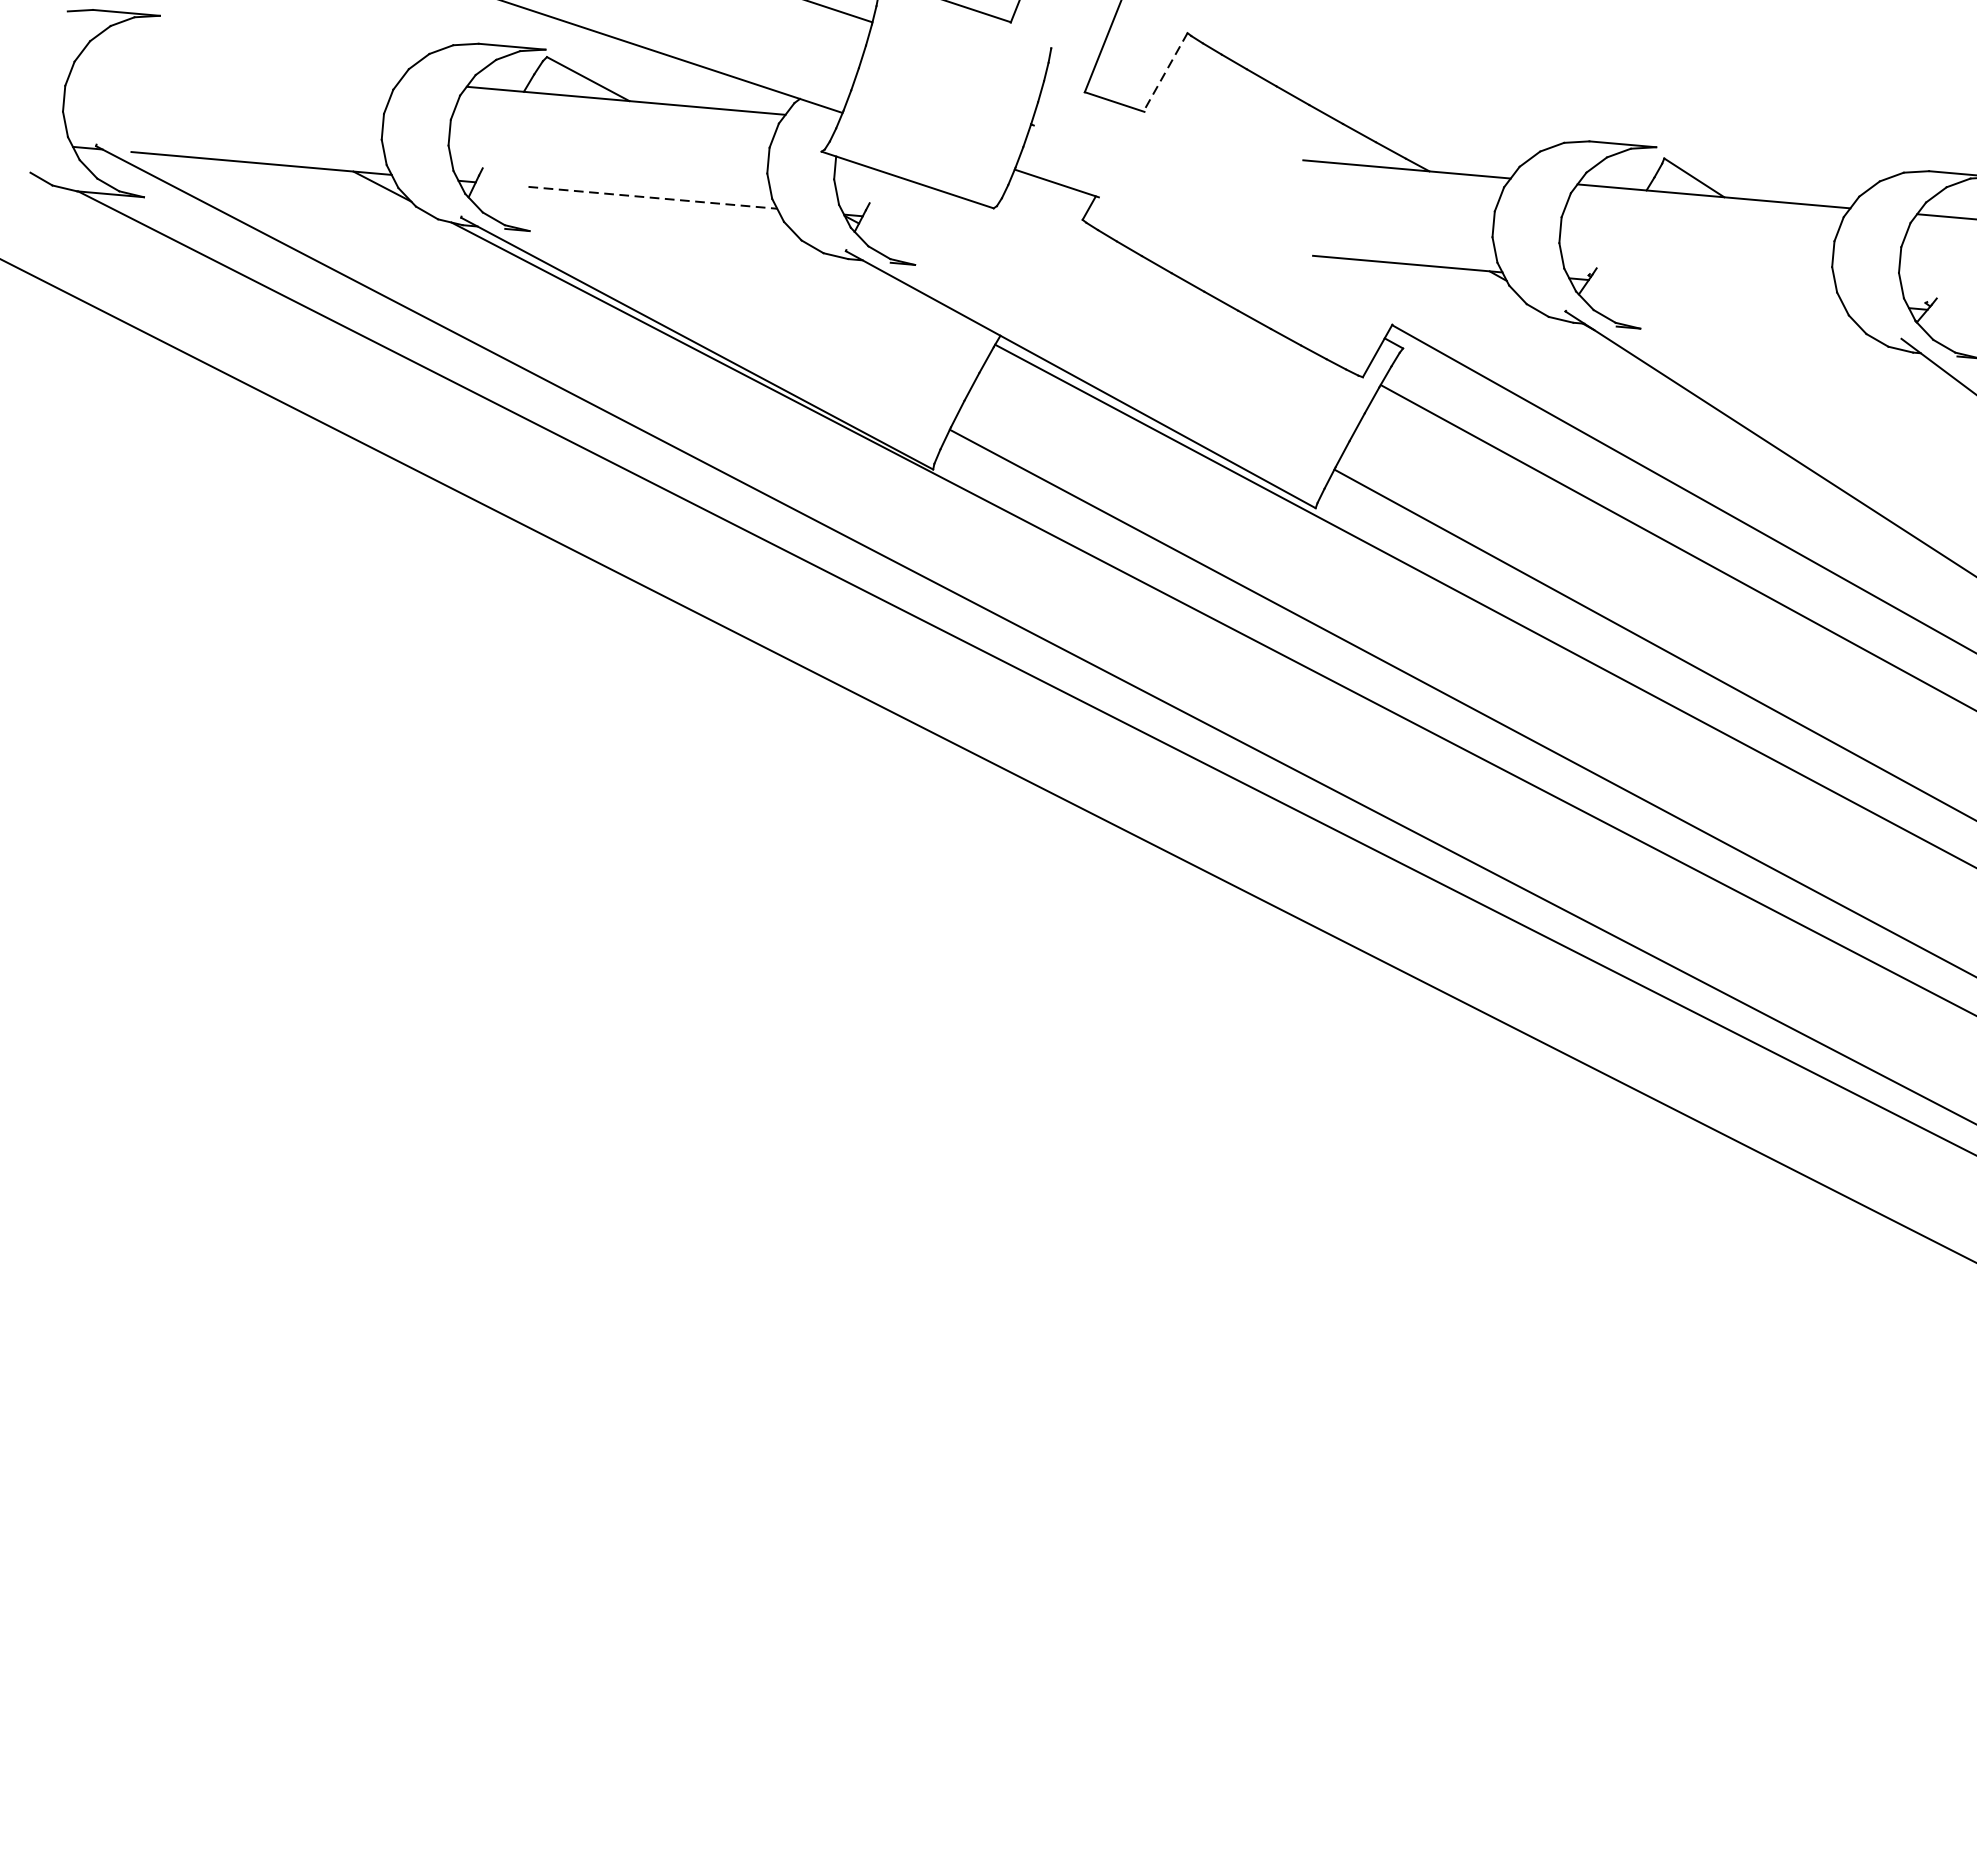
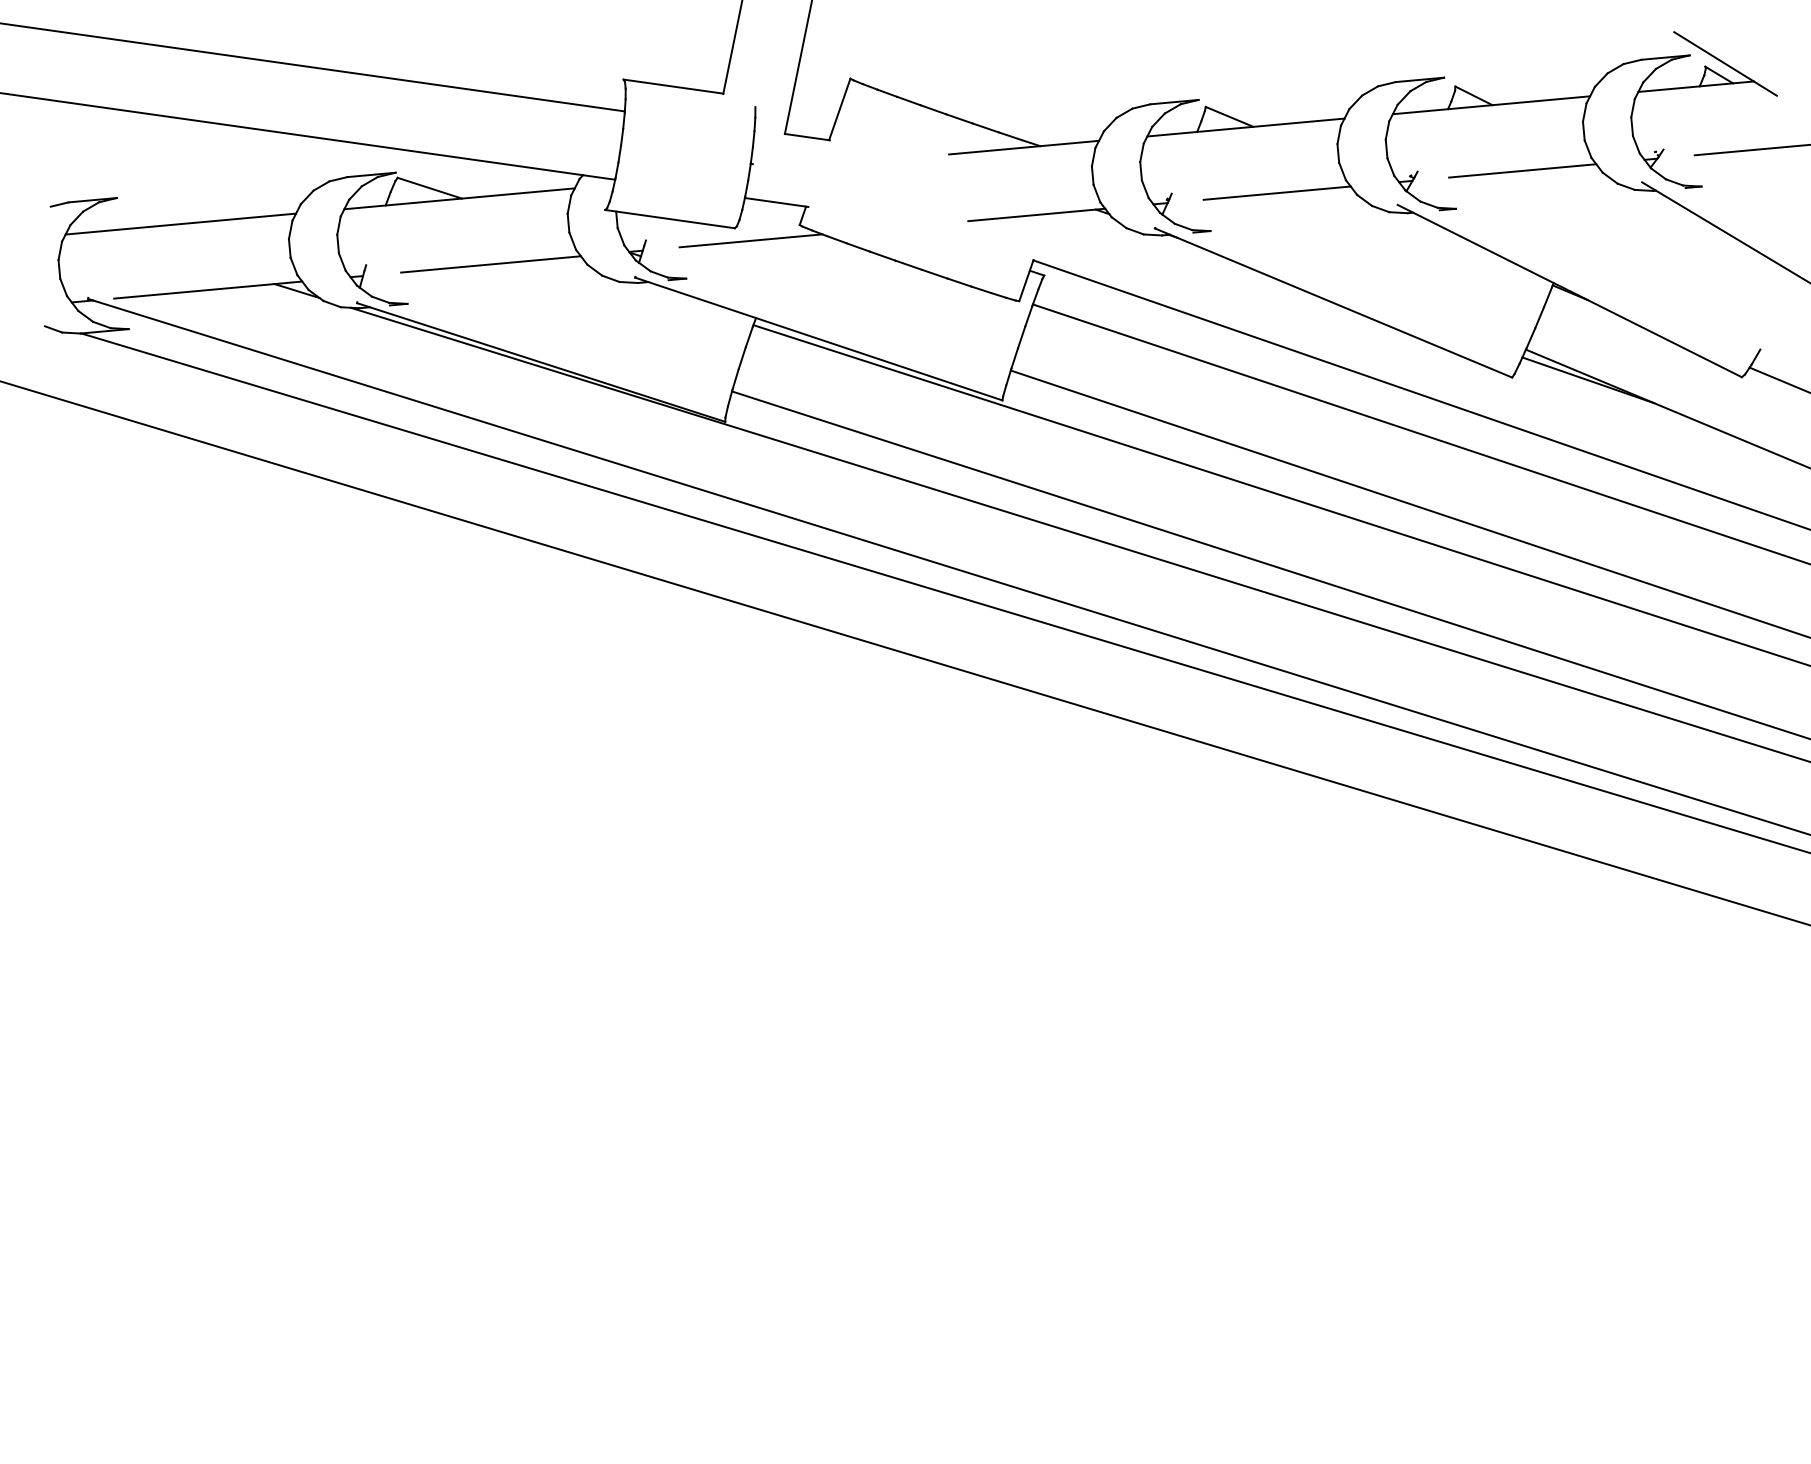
line: (240, 66) -> (180, 223), added
line: (1165, 72) -> (839, 109), dashed -> solid
line: (653, 198) -> (491, 264), dashed -> solid
line: (1011, 228) -> (750, 240), added
line: (1739, 292) -> (1276, 192), added

